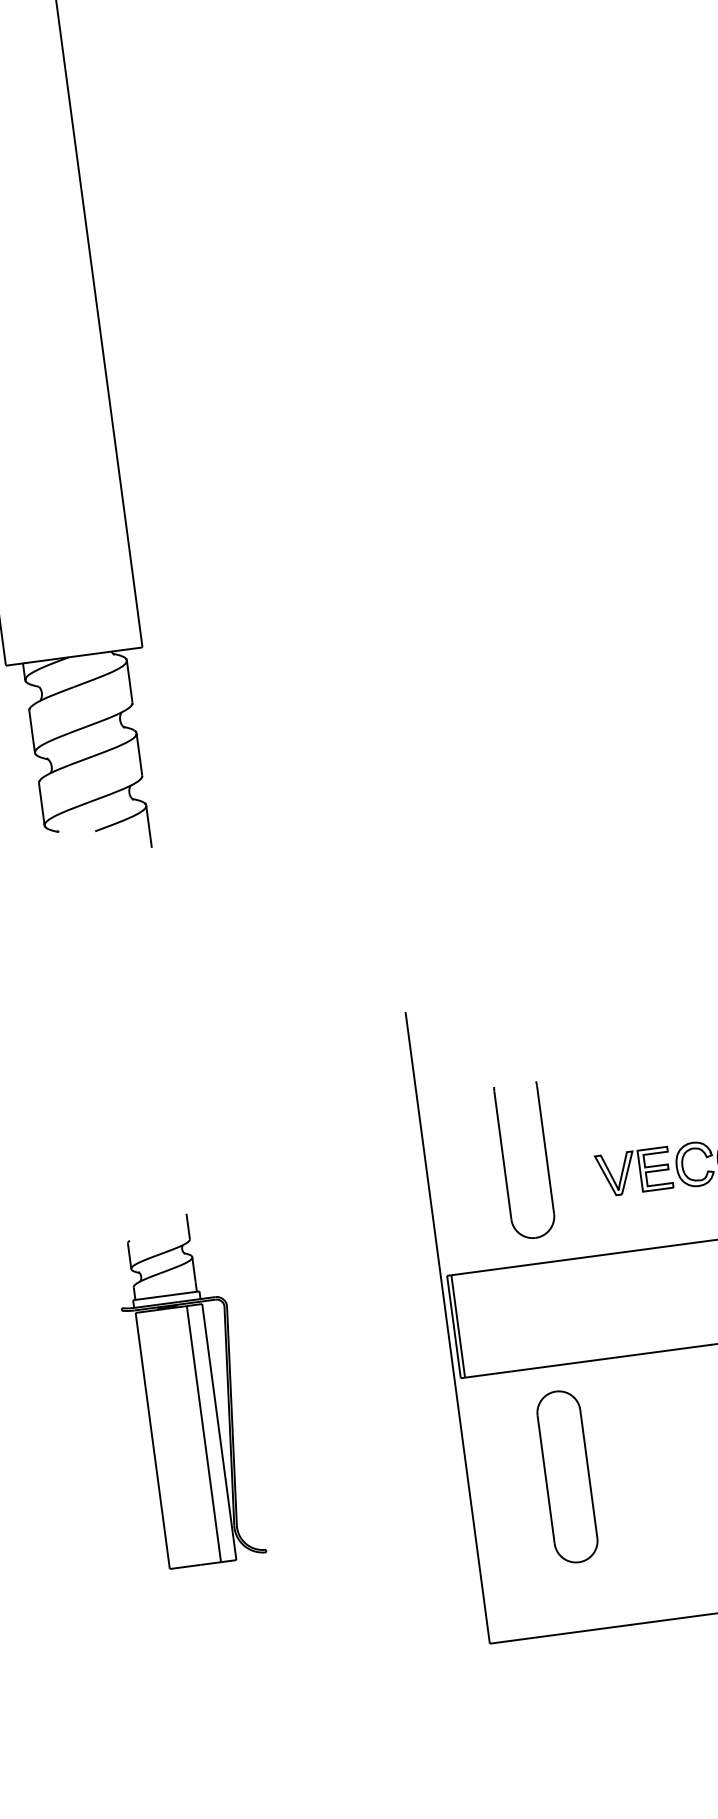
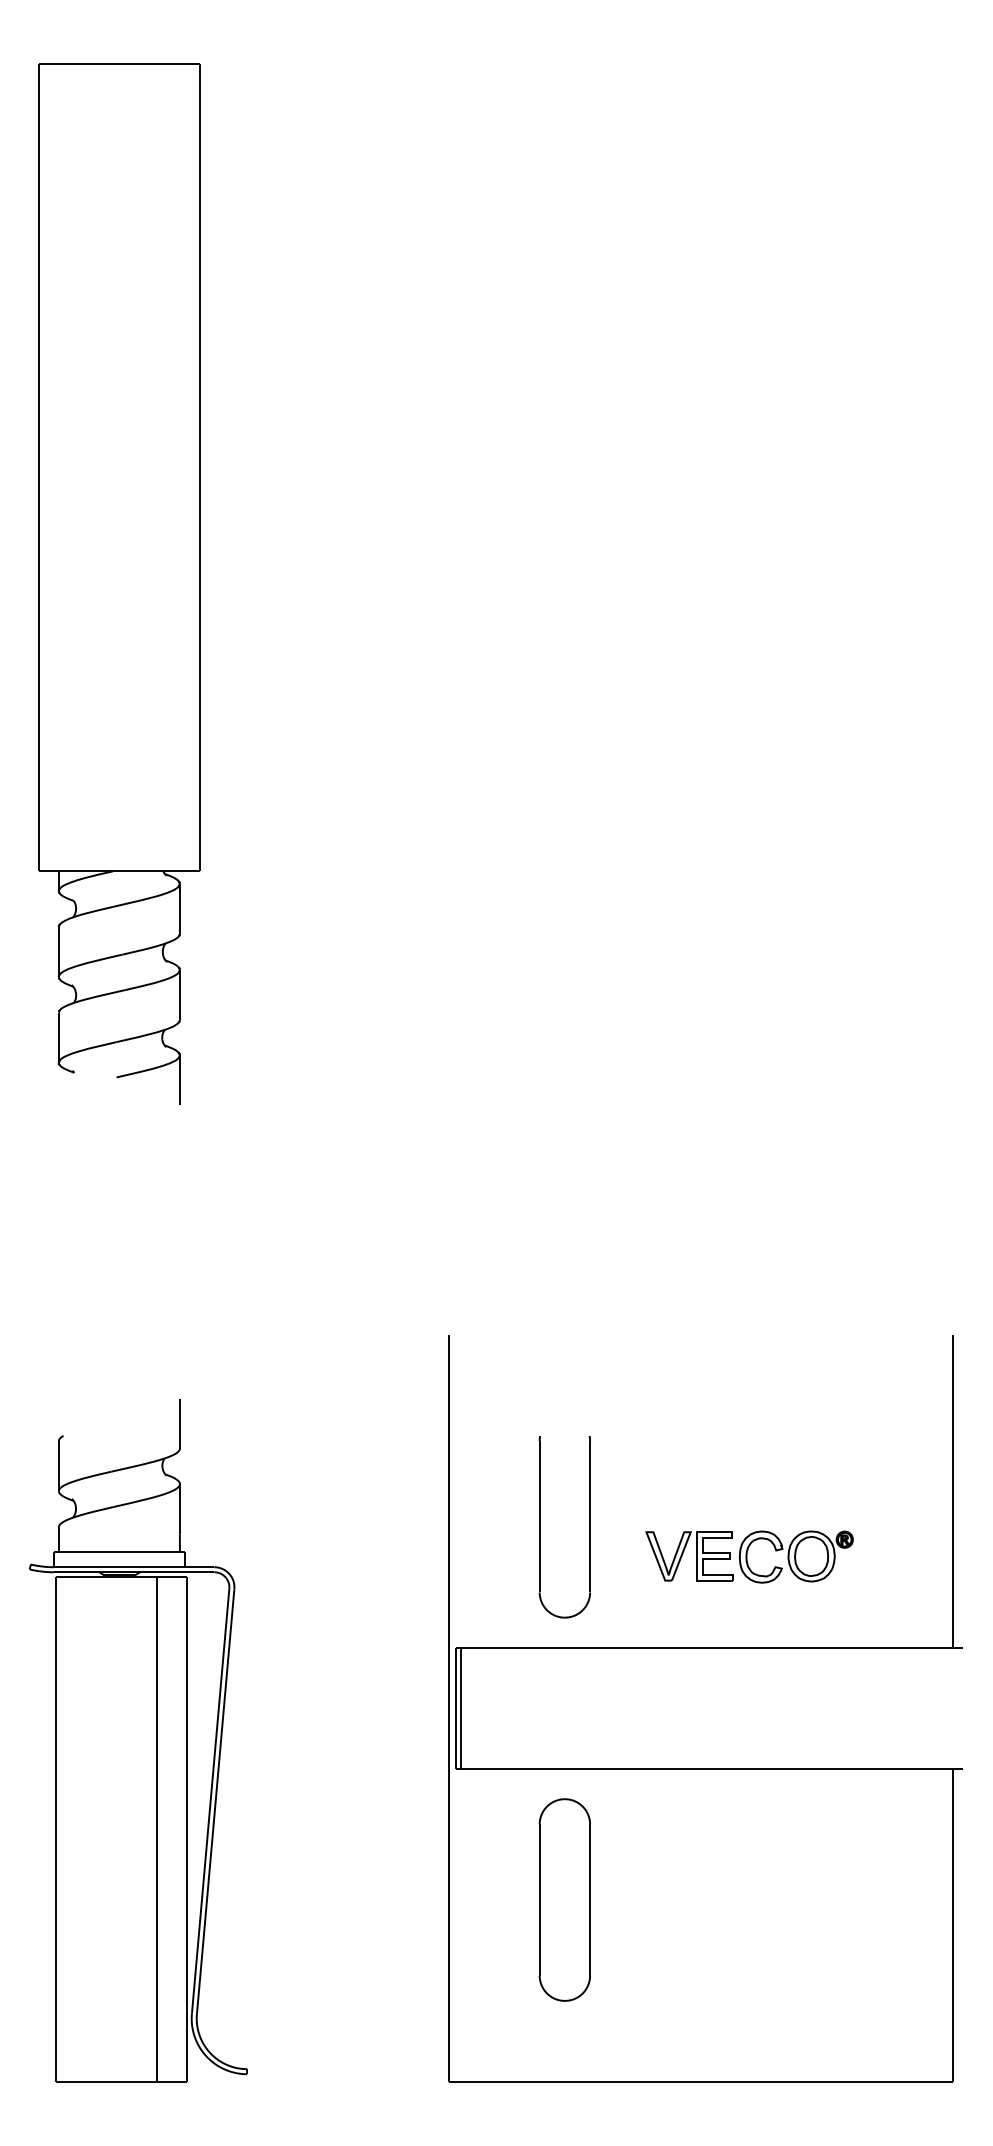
part: (188, 1390) -> (138, 1740), size x1.67

